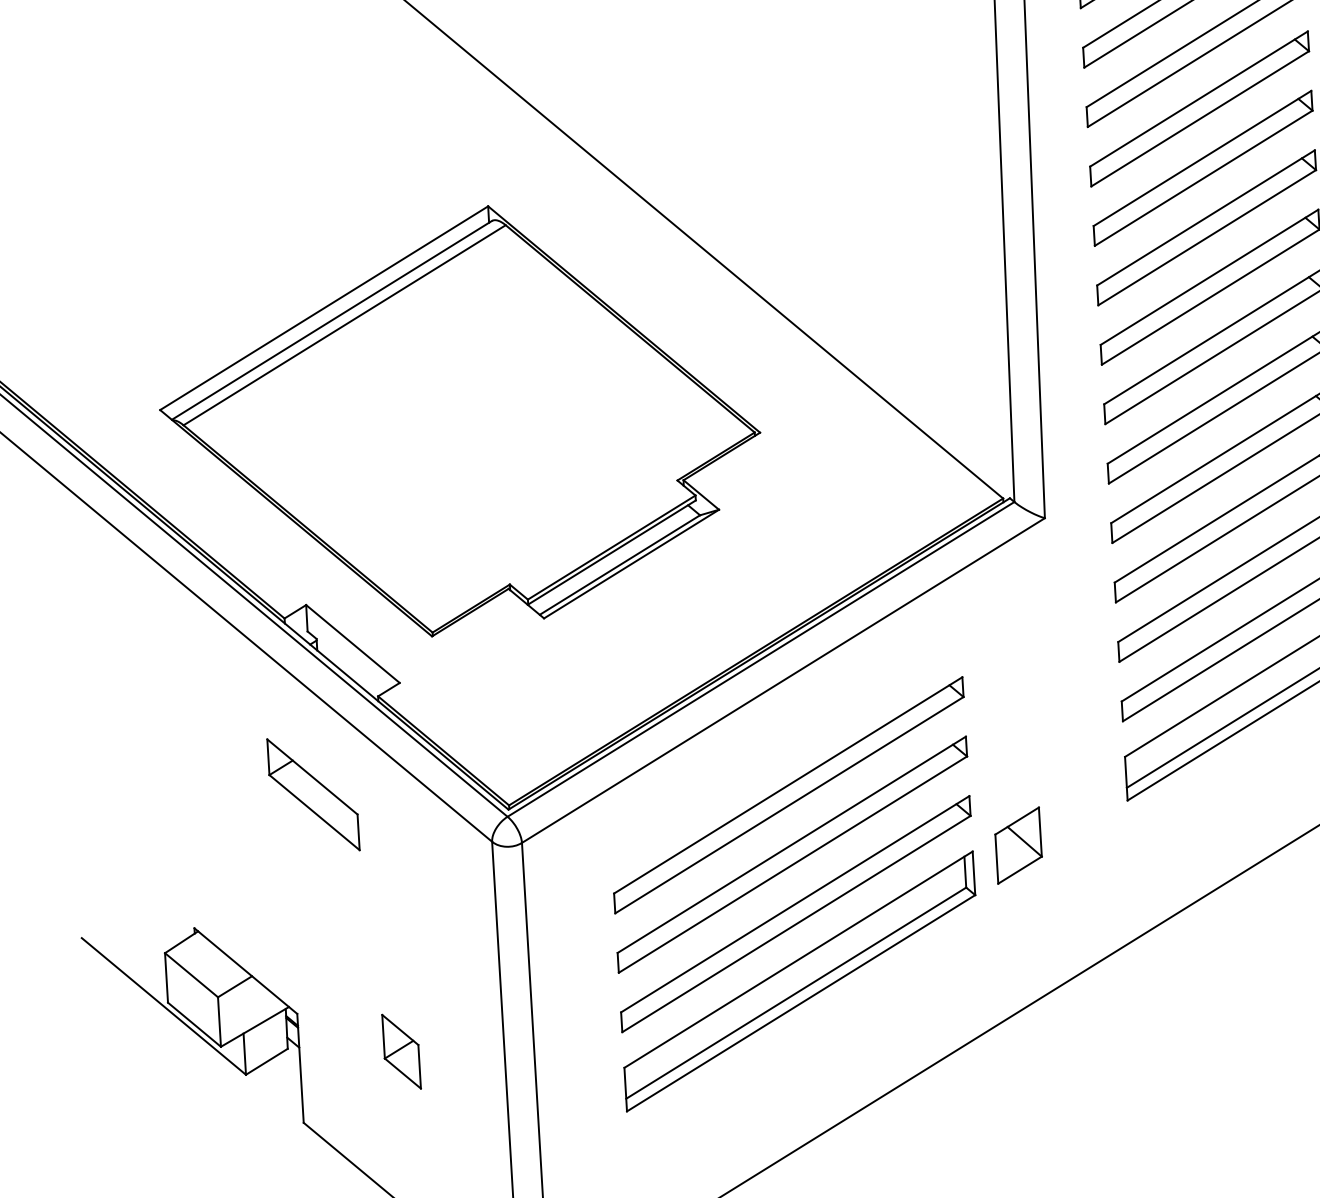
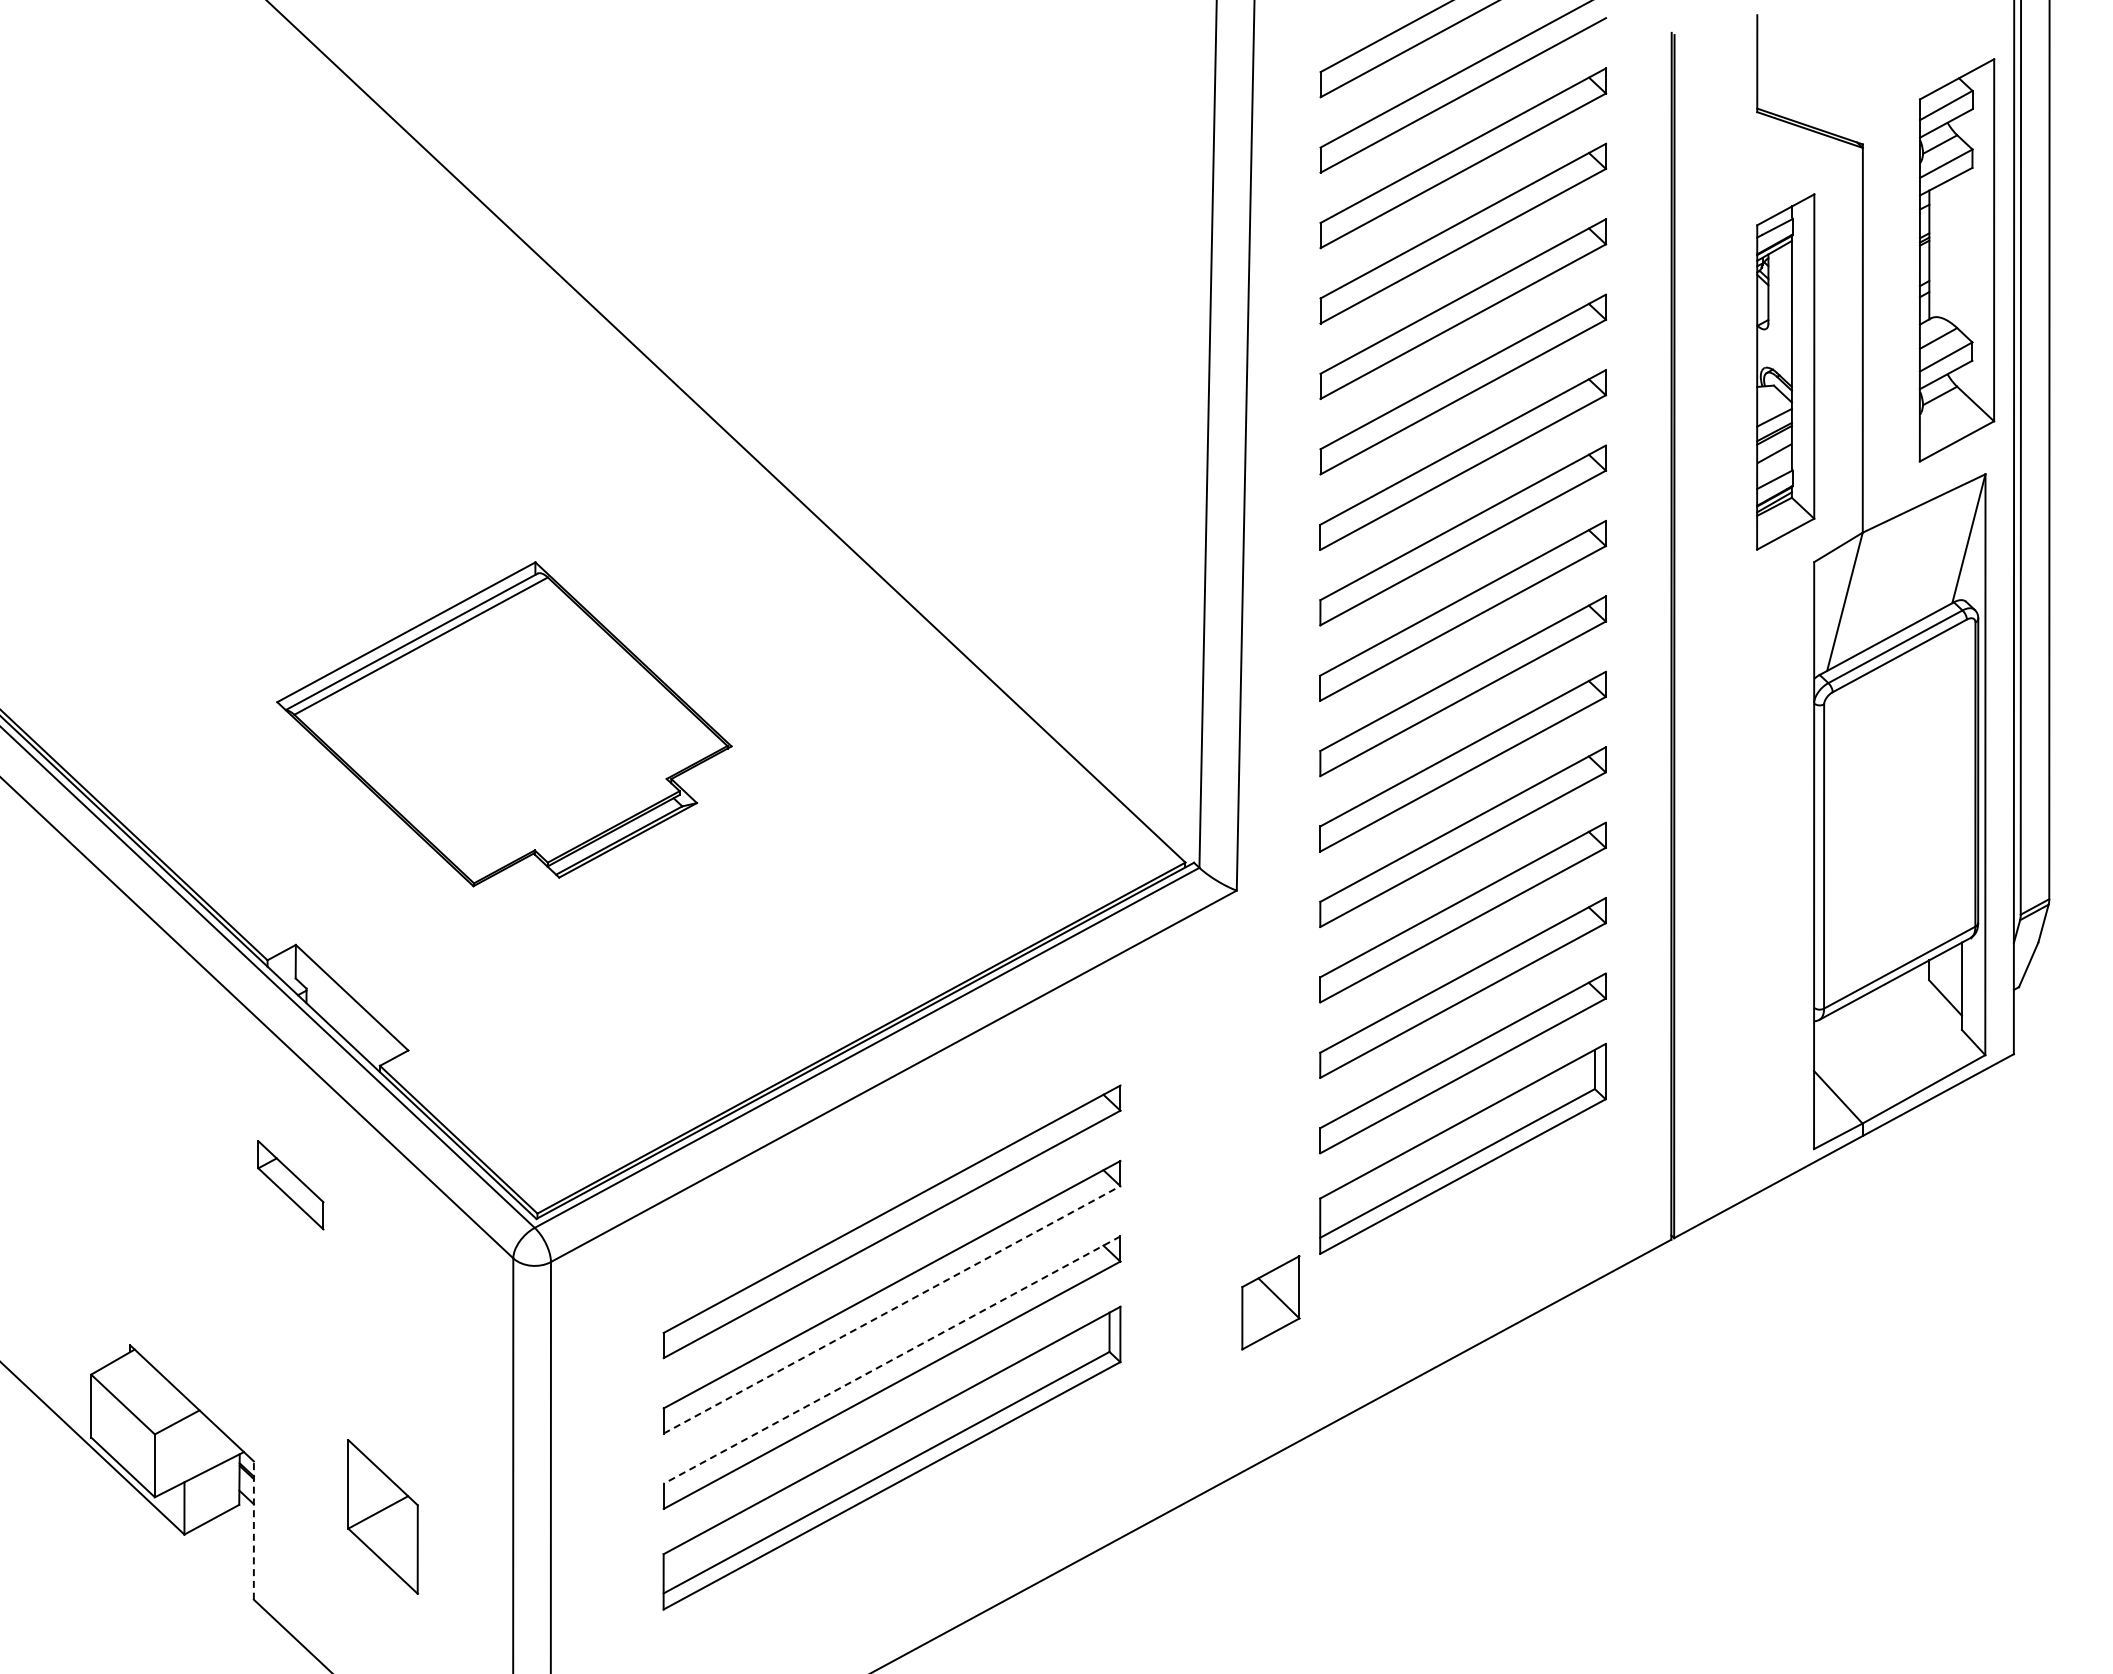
part: (460, 421) -> (504, 724), size x0.6
part: (313, 794) -> (290, 1184), size x0.6
part: (1018, 845) -> (1270, 1302), moved
line: (793, 864) -> (892, 1309), solid -> dashed
line: (795, 904) -> (892, 1360), solid -> dashed
part: (401, 1052) -> (382, 1517), size x1.6
line: (300, 1068) -> (253, 1530), solid -> dashed

